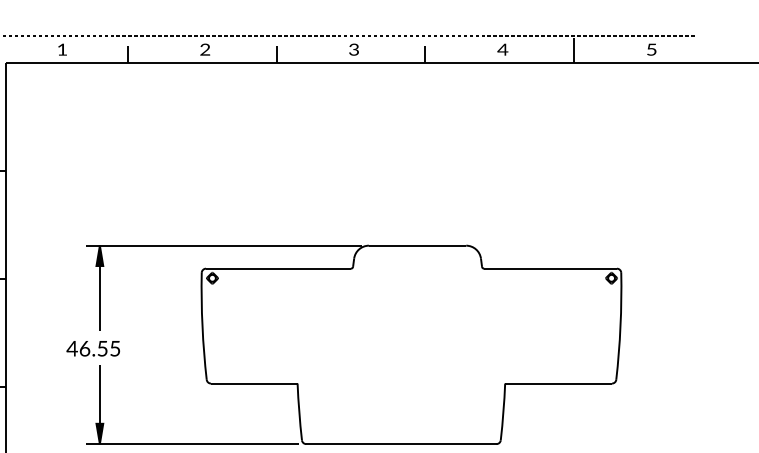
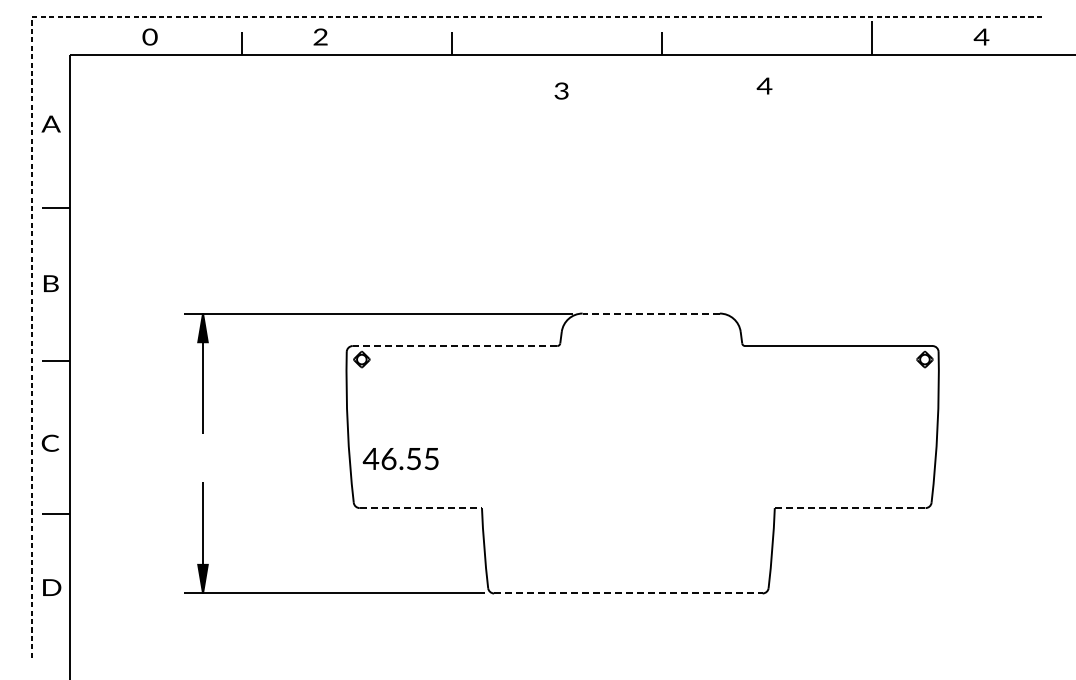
text: (61, 49) -> (149, 36), 1 -> 0
text: (205, 49) -> (320, 36), moved
text: (353, 49) -> (561, 90), moved
text: (502, 49) -> (764, 85), moved
text: (651, 49) -> (981, 36), 5 -> 4
line: (417, 245) -> (651, 313), solid -> dashed
line: (278, 269) -> (454, 346), solid -> dashed
text: (93, 349) -> (400, 459), moved
line: (254, 383) -> (421, 508), solid -> dashed
line: (558, 383) -> (850, 508), solid -> dashed
line: (401, 444) -> (628, 593), solid -> dashed

